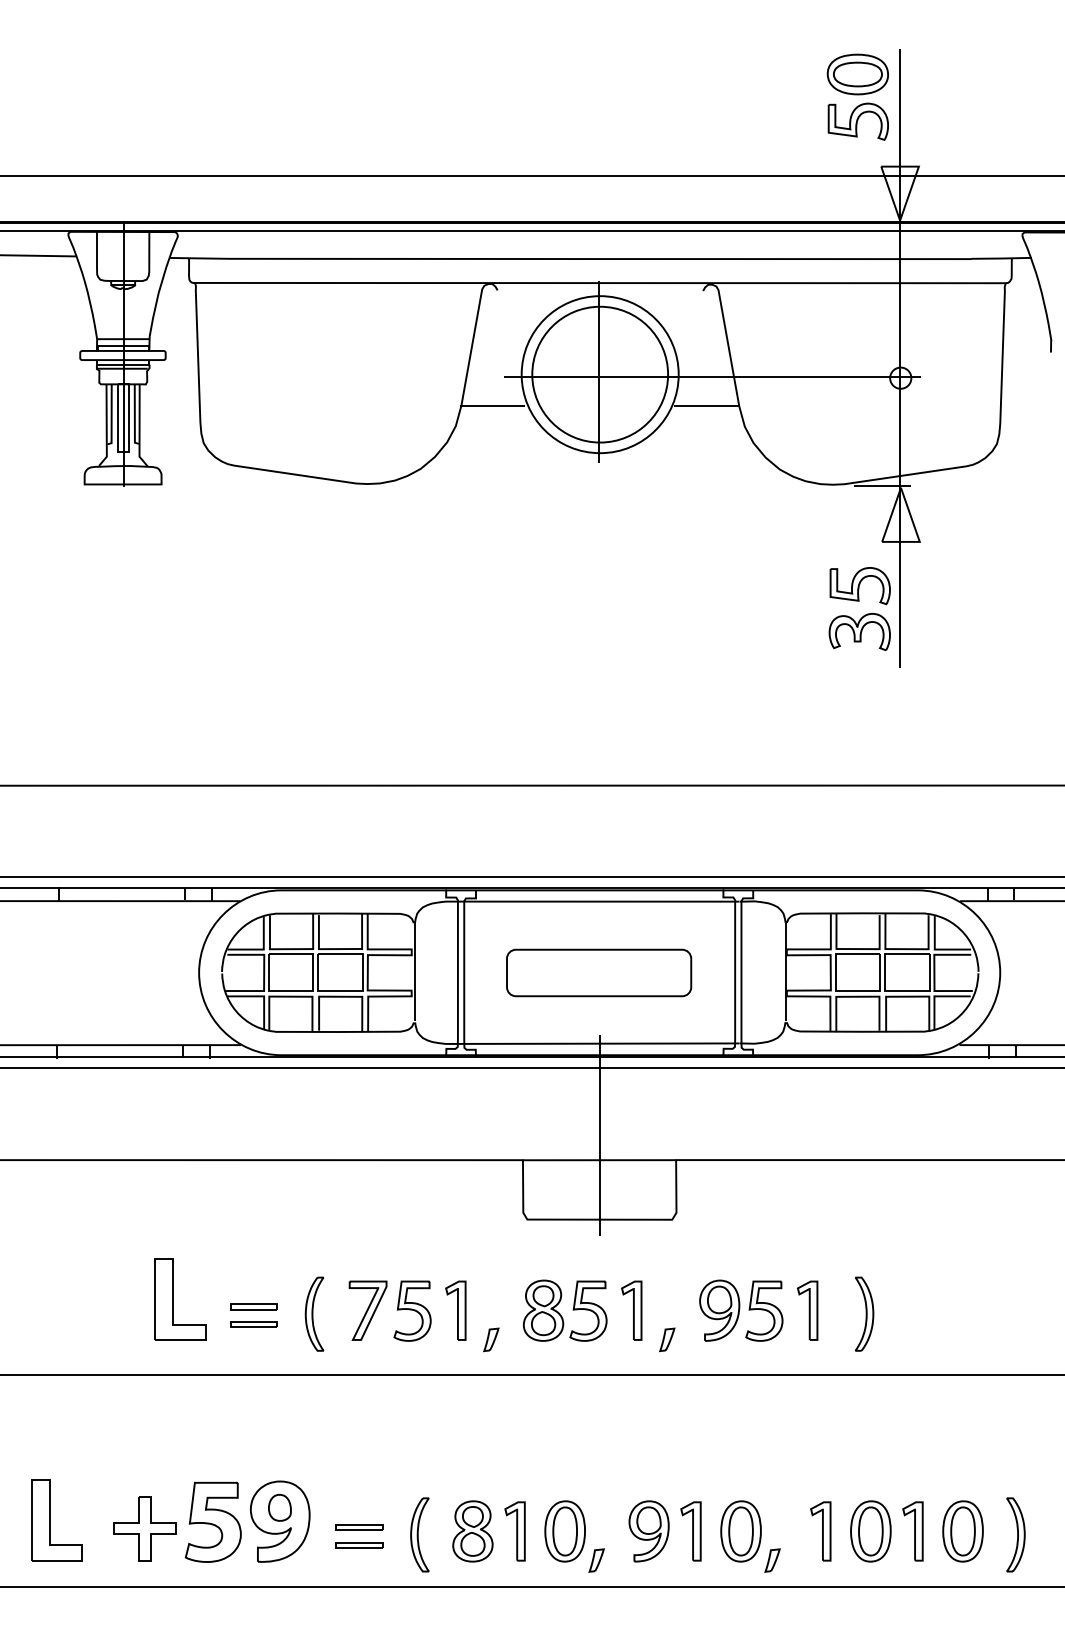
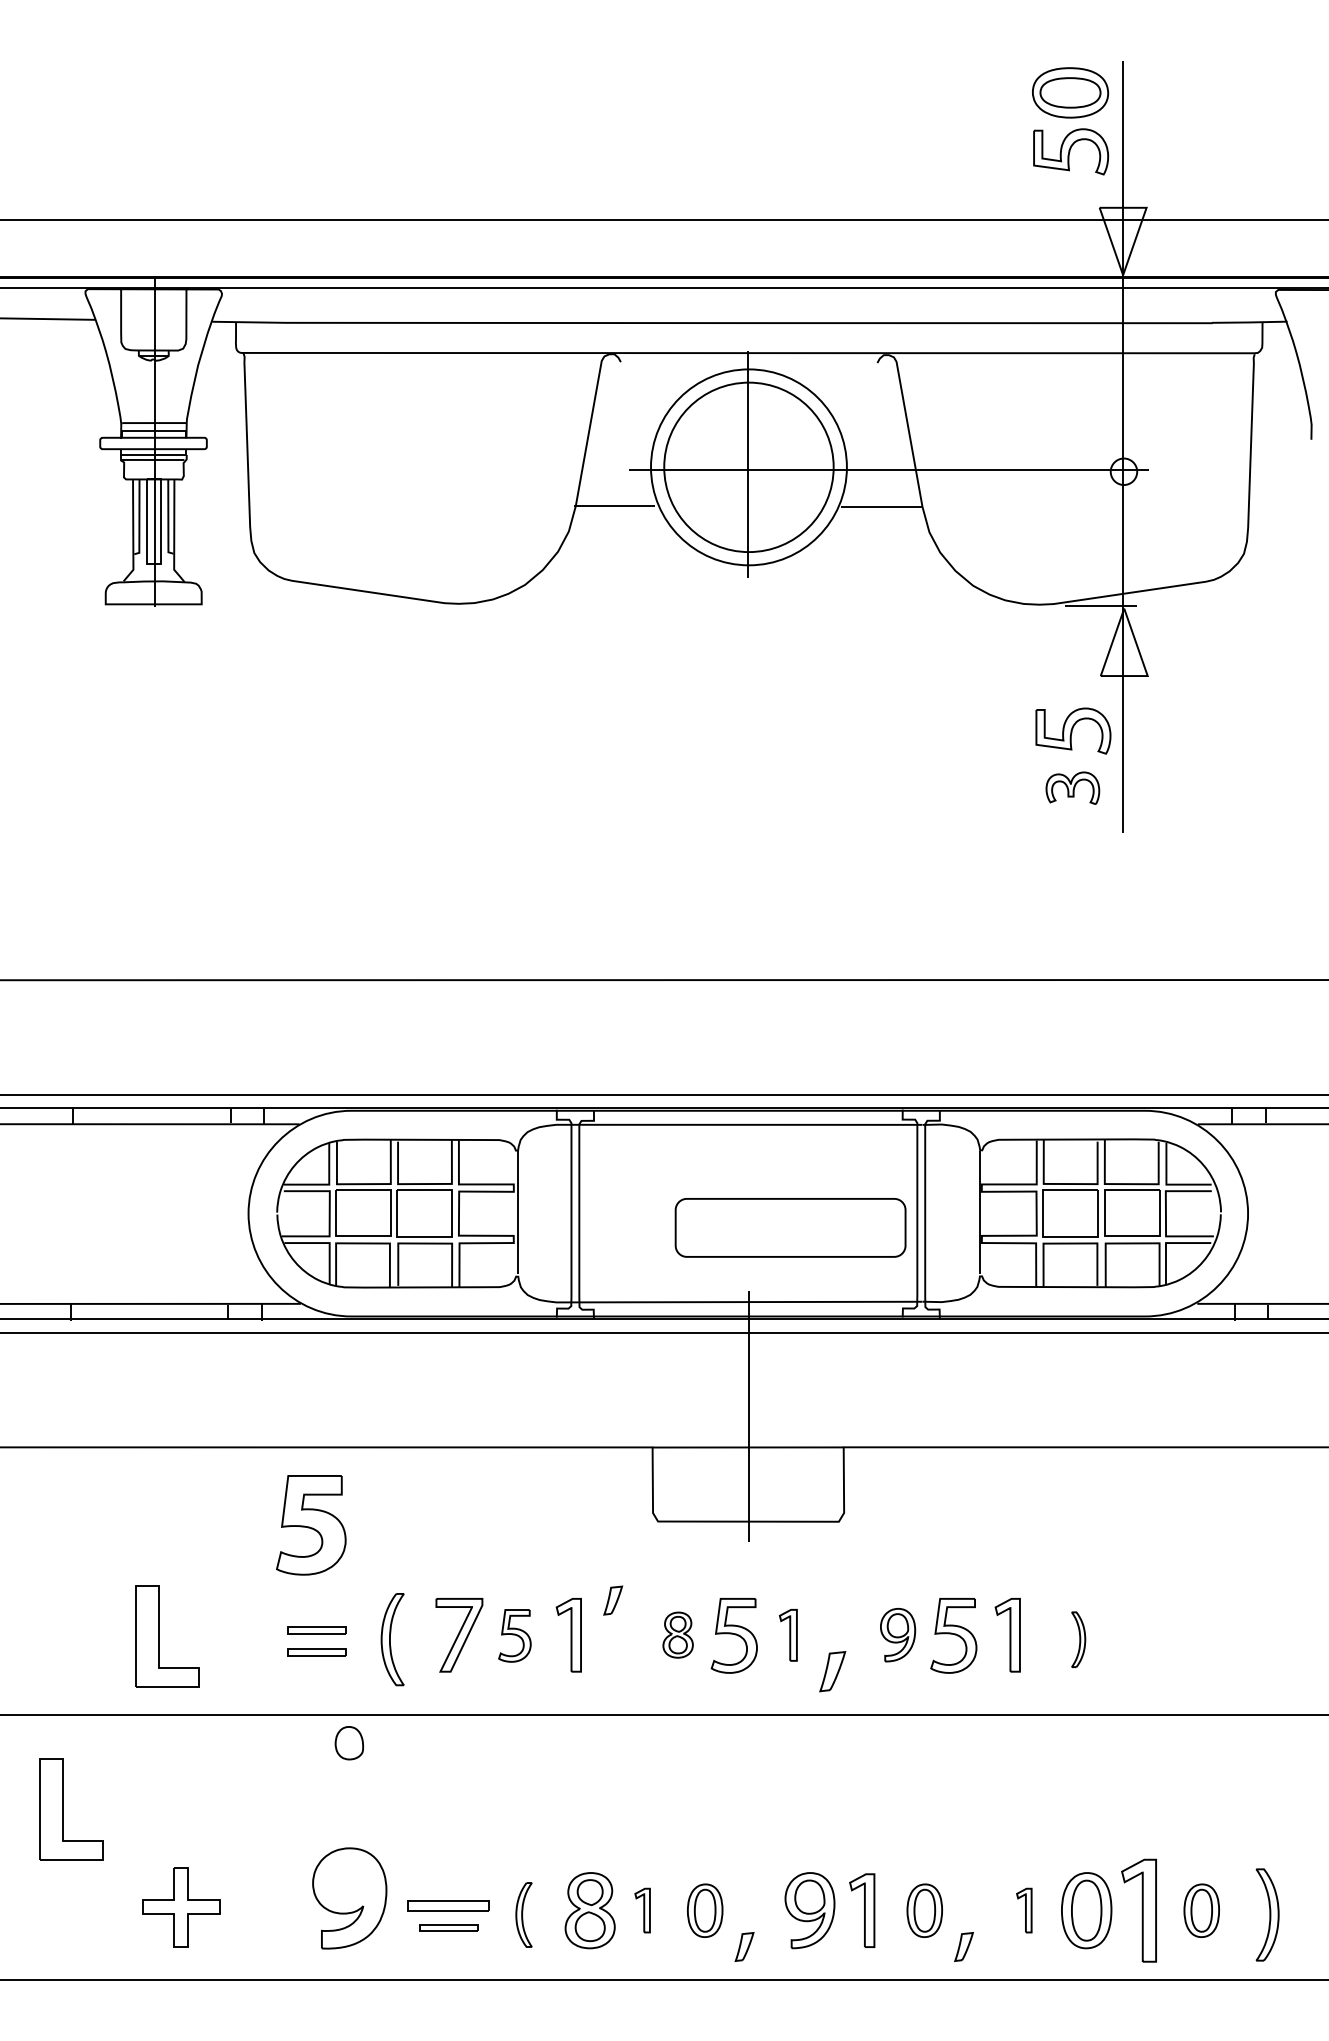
part: (859, 631) -> (1072, 787), size x0.7
part: (599, 972) -> (790, 1227), moved
part: (174, 1299) -> (159, 1636), moved
part: (412, 1310) -> (514, 1635), size x0.7
part: (542, 1310) -> (677, 1634), size x0.6
part: (631, 1310) -> (788, 1635), size x0.7
part: (719, 1310) -> (897, 1634), size x0.7
part: (864, 1314) -> (1078, 1639), size x0.6
part: (491, 1339) -> (613, 1600), moved
part: (667, 1339) -> (832, 1671), size x1.4
part: (279, 1508) -> (348, 1743), moved
part: (50, 1520) -> (63, 1809), moved
part: (213, 1522) -> (311, 1525), moved
part: (359, 1527) -> (448, 1905), size x1.4
part: (514, 1531) -> (642, 1910), size x0.6
part: (564, 1531) -> (704, 1910), size x0.7
part: (740, 1531) -> (924, 1910), size x0.7
part: (821, 1531) -> (1024, 1910), size x0.6
part: (913, 1531) -> (1139, 1910), size x1.4
part: (962, 1531) -> (1201, 1910), size x0.7
part: (419, 1534) -> (523, 1914), size x0.7

